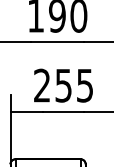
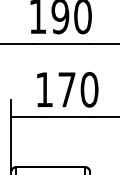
text: (63, 85) -> (66, 89), 255 -> 170

